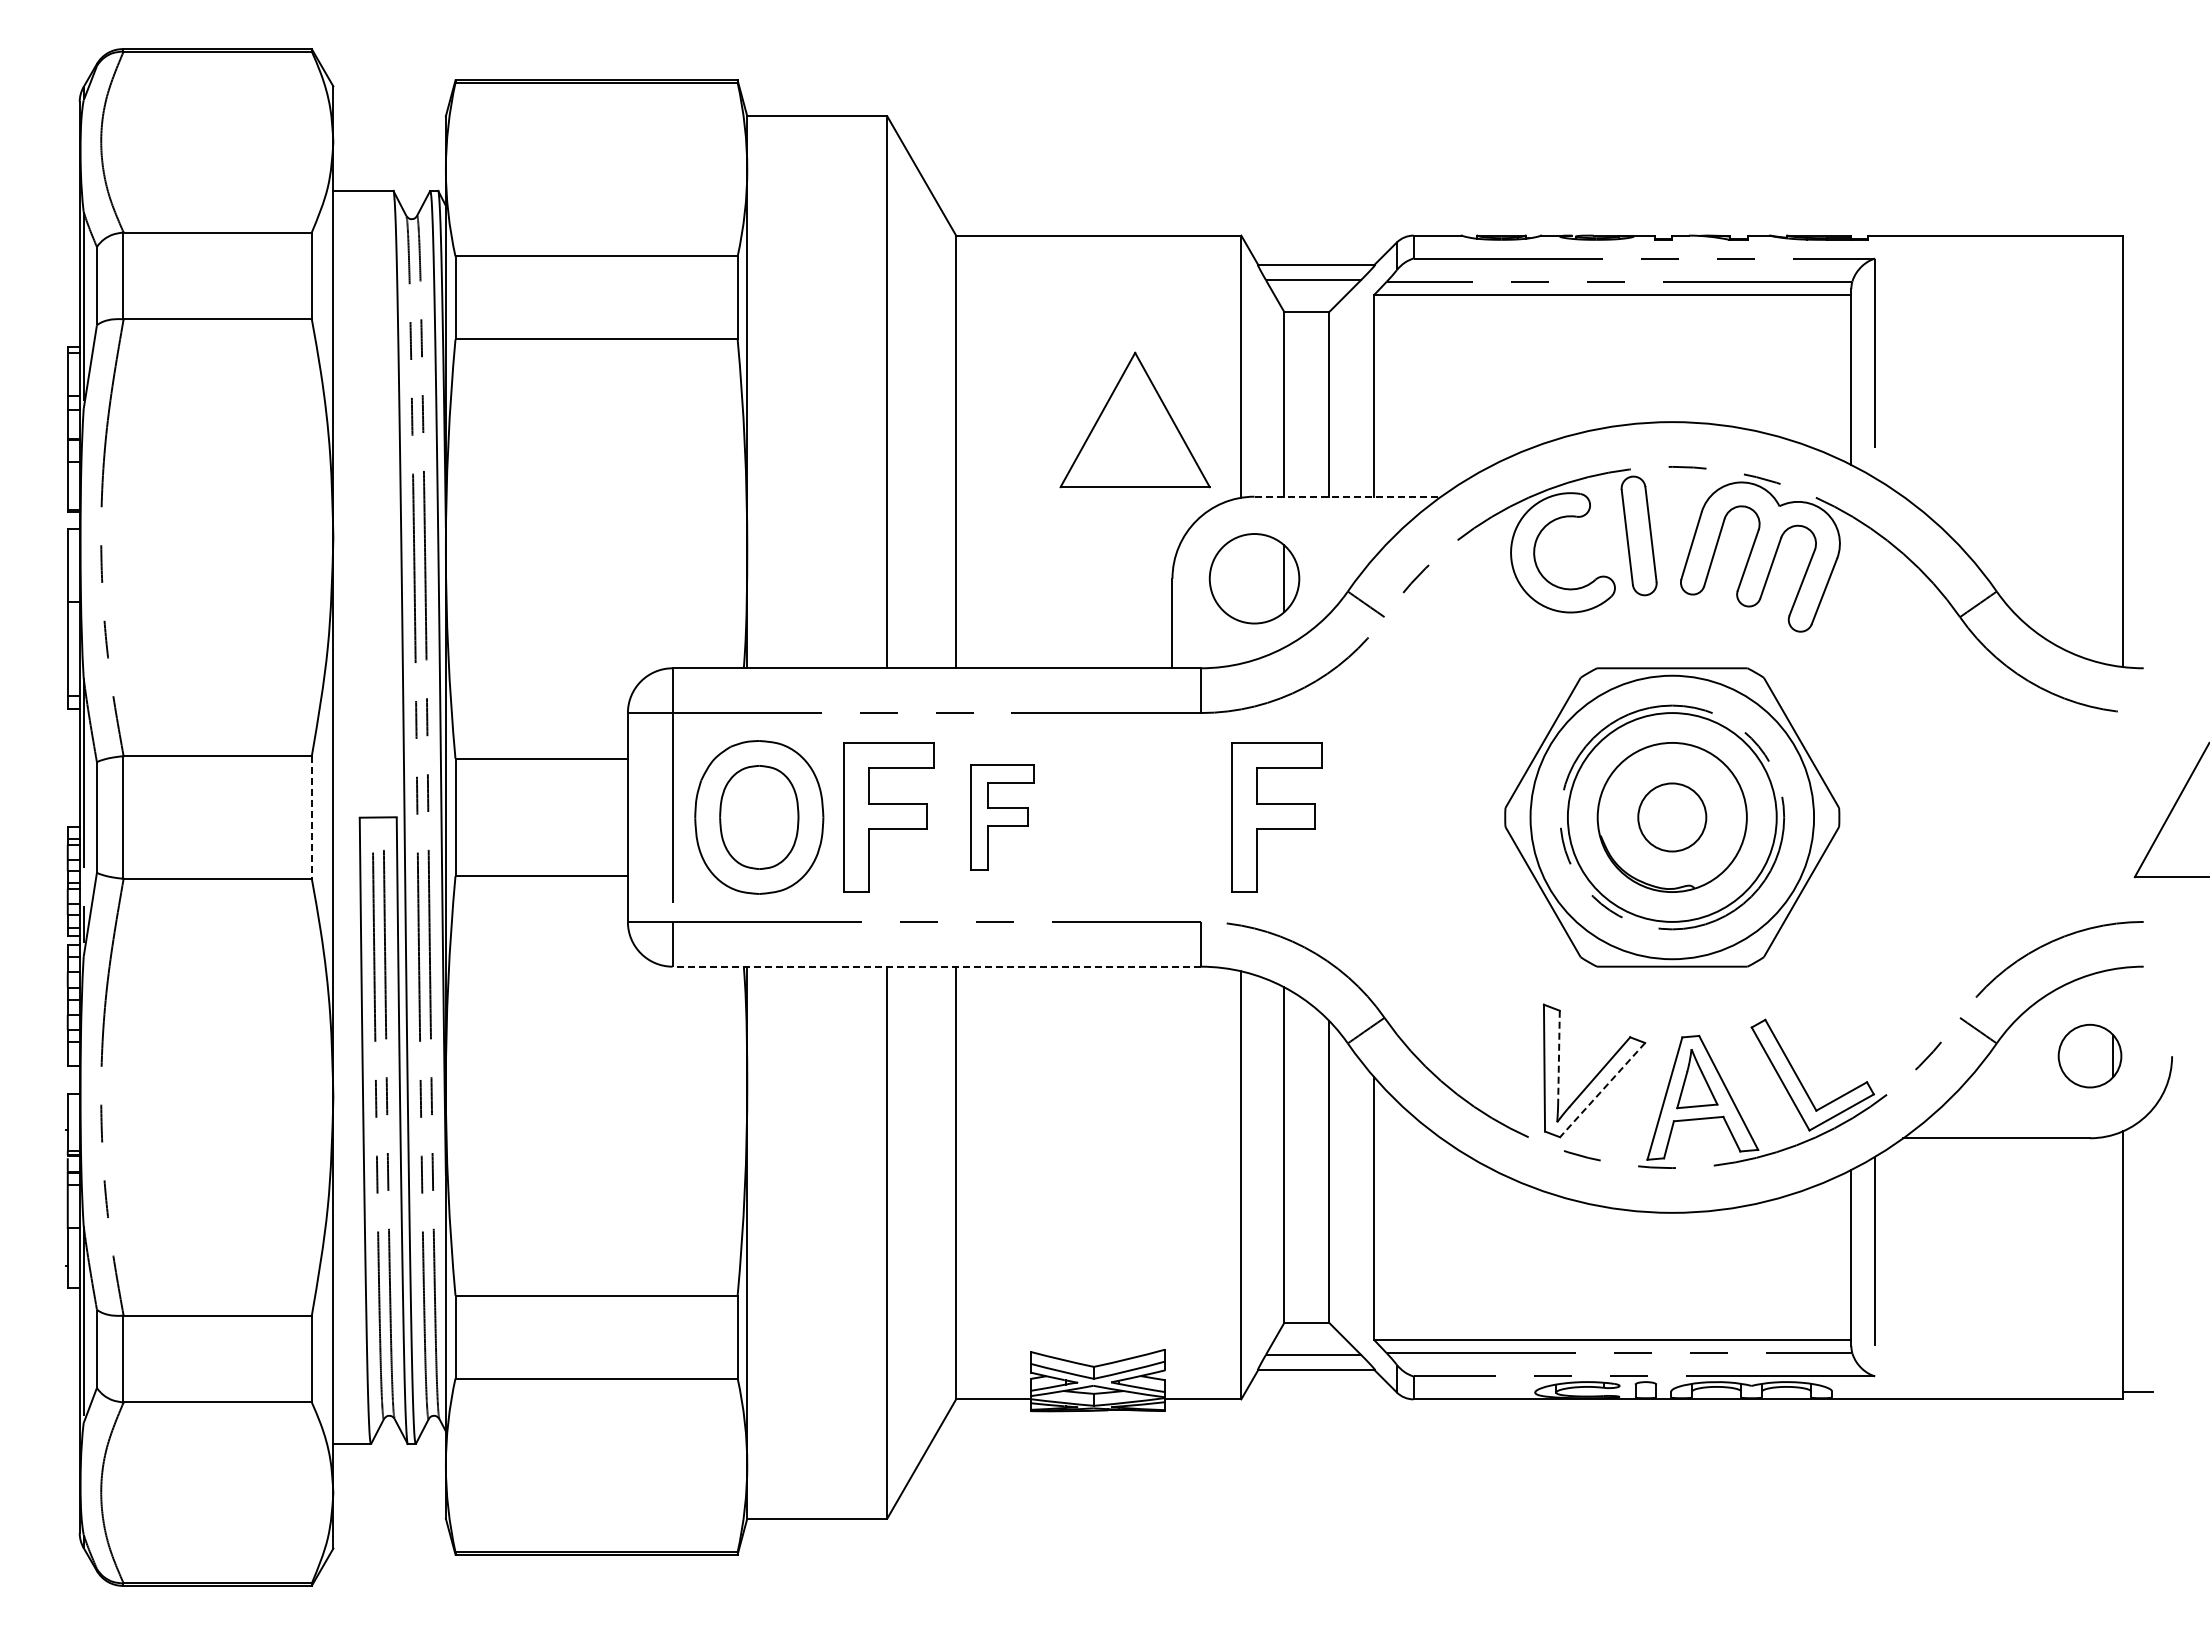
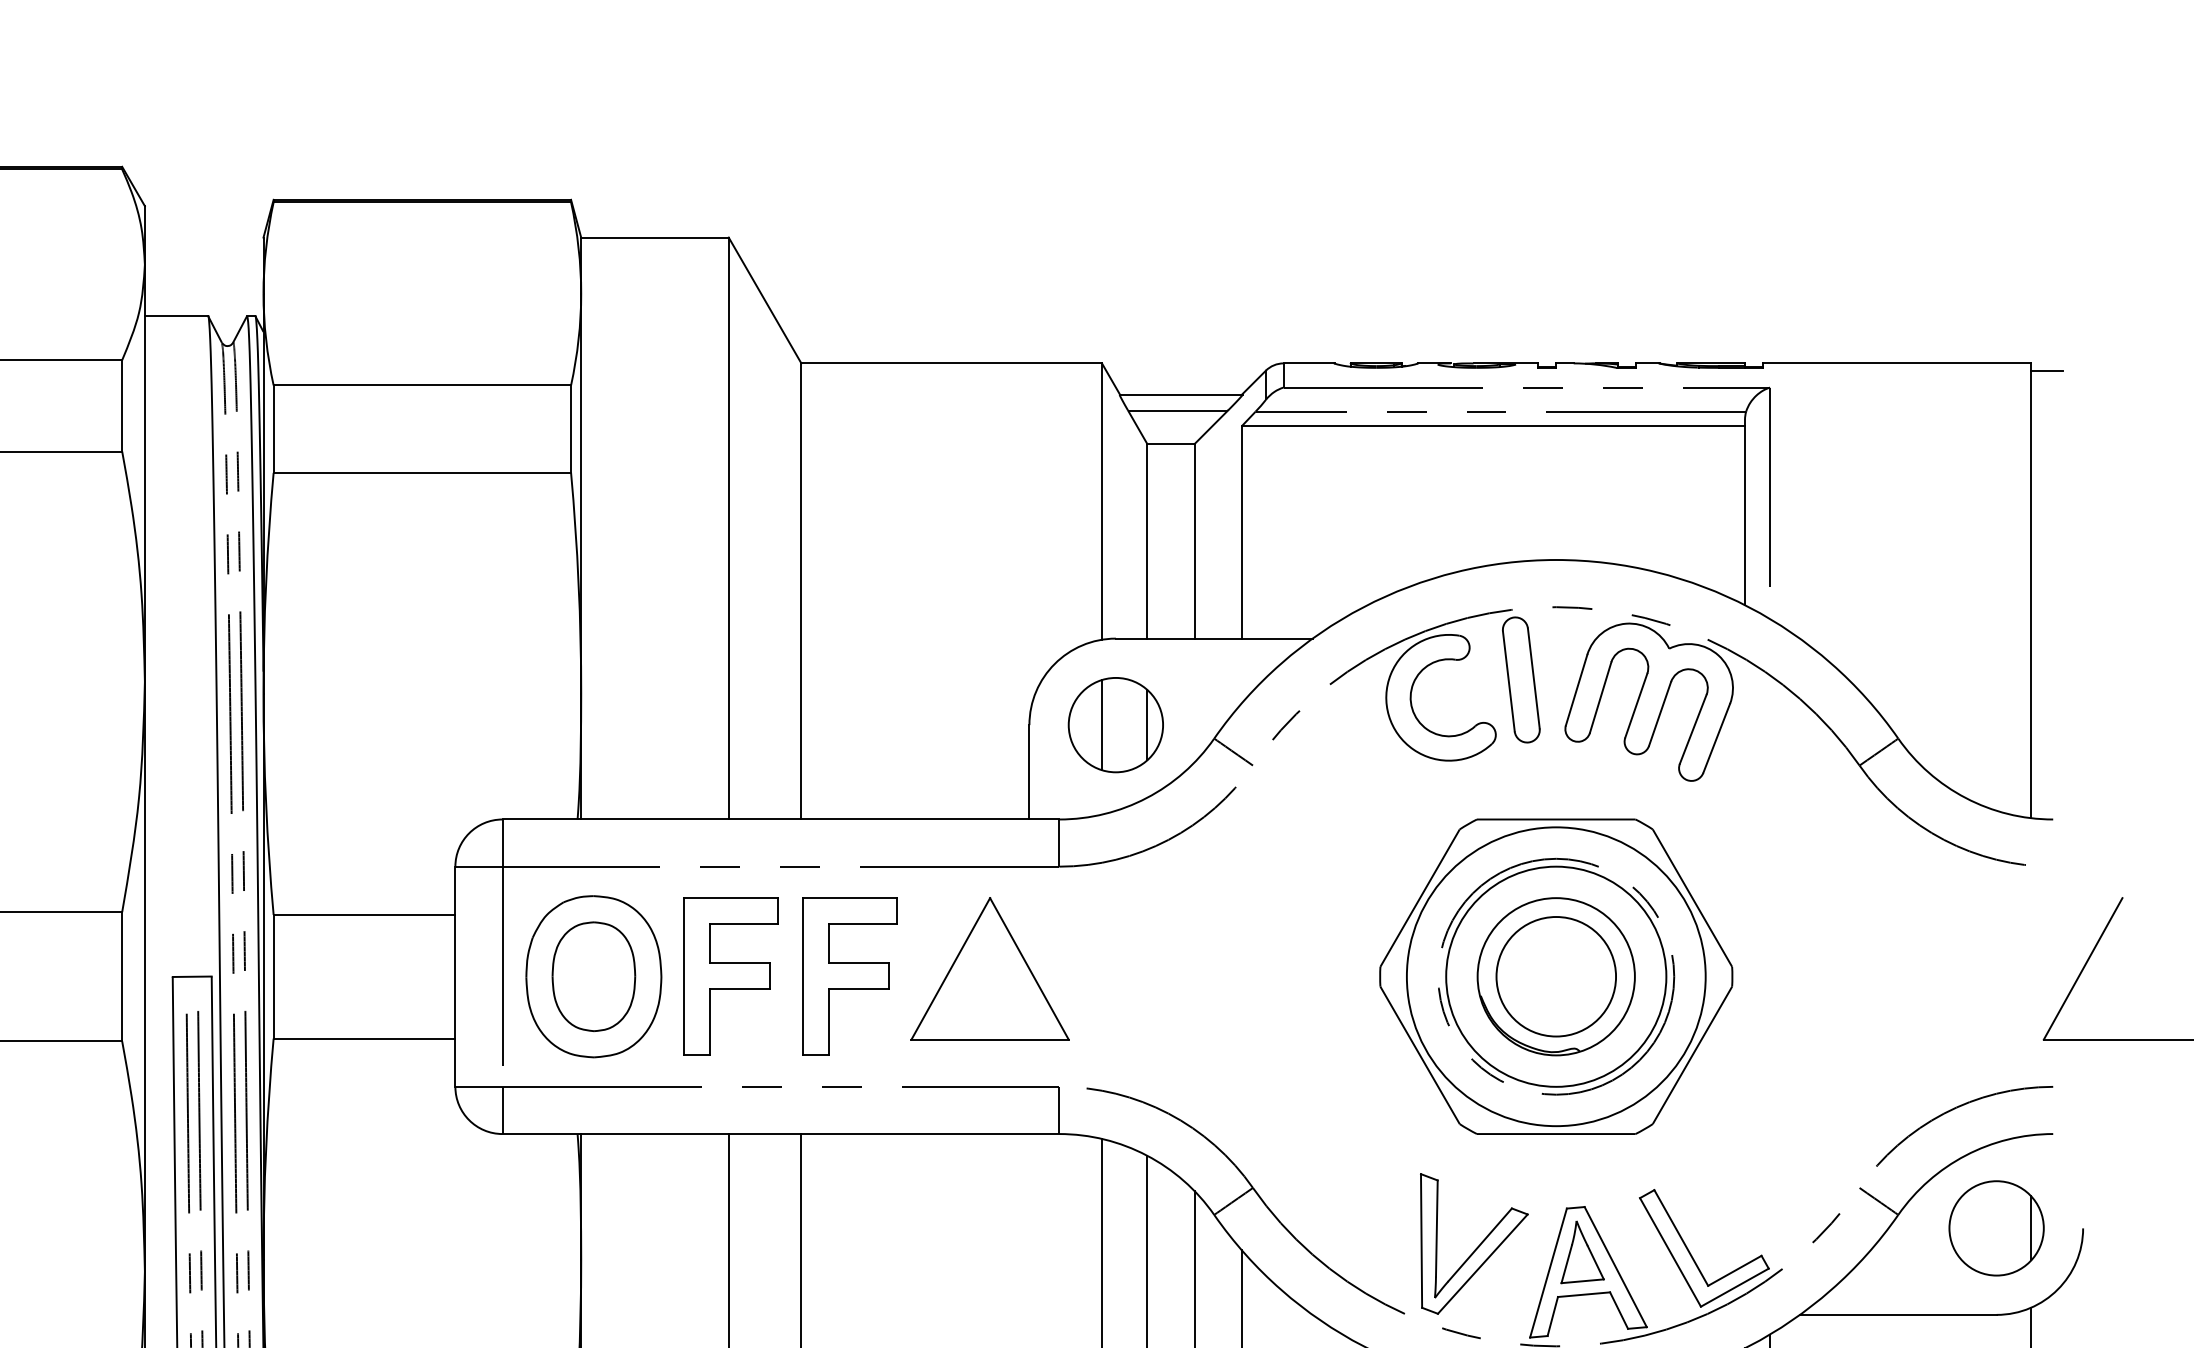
line: (2137, 243) -> (2046, 371), added
part: (1134, 419) -> (989, 968), moved
line: (1348, 496) -> (1214, 638), dashed -> solid
line: (1241, 578) -> (1102, 724), added
line: (311, 817) -> (121, 976), dashed -> solid
part: (1001, 817) -> (849, 976), size x1.43
part: (1276, 817) -> (1139, 976), removed
circle: (1672, 817) -> (1556, 976), size x1.67
line: (936, 966) -> (780, 1133), dashed -> solid
part: (2089, 1055) -> (1996, 1227), size x1.43
line: (1559, 1056) -> (1437, 1228), dashed -> solid
line: (1602, 1090) -> (1482, 1264), dashed -> solid

